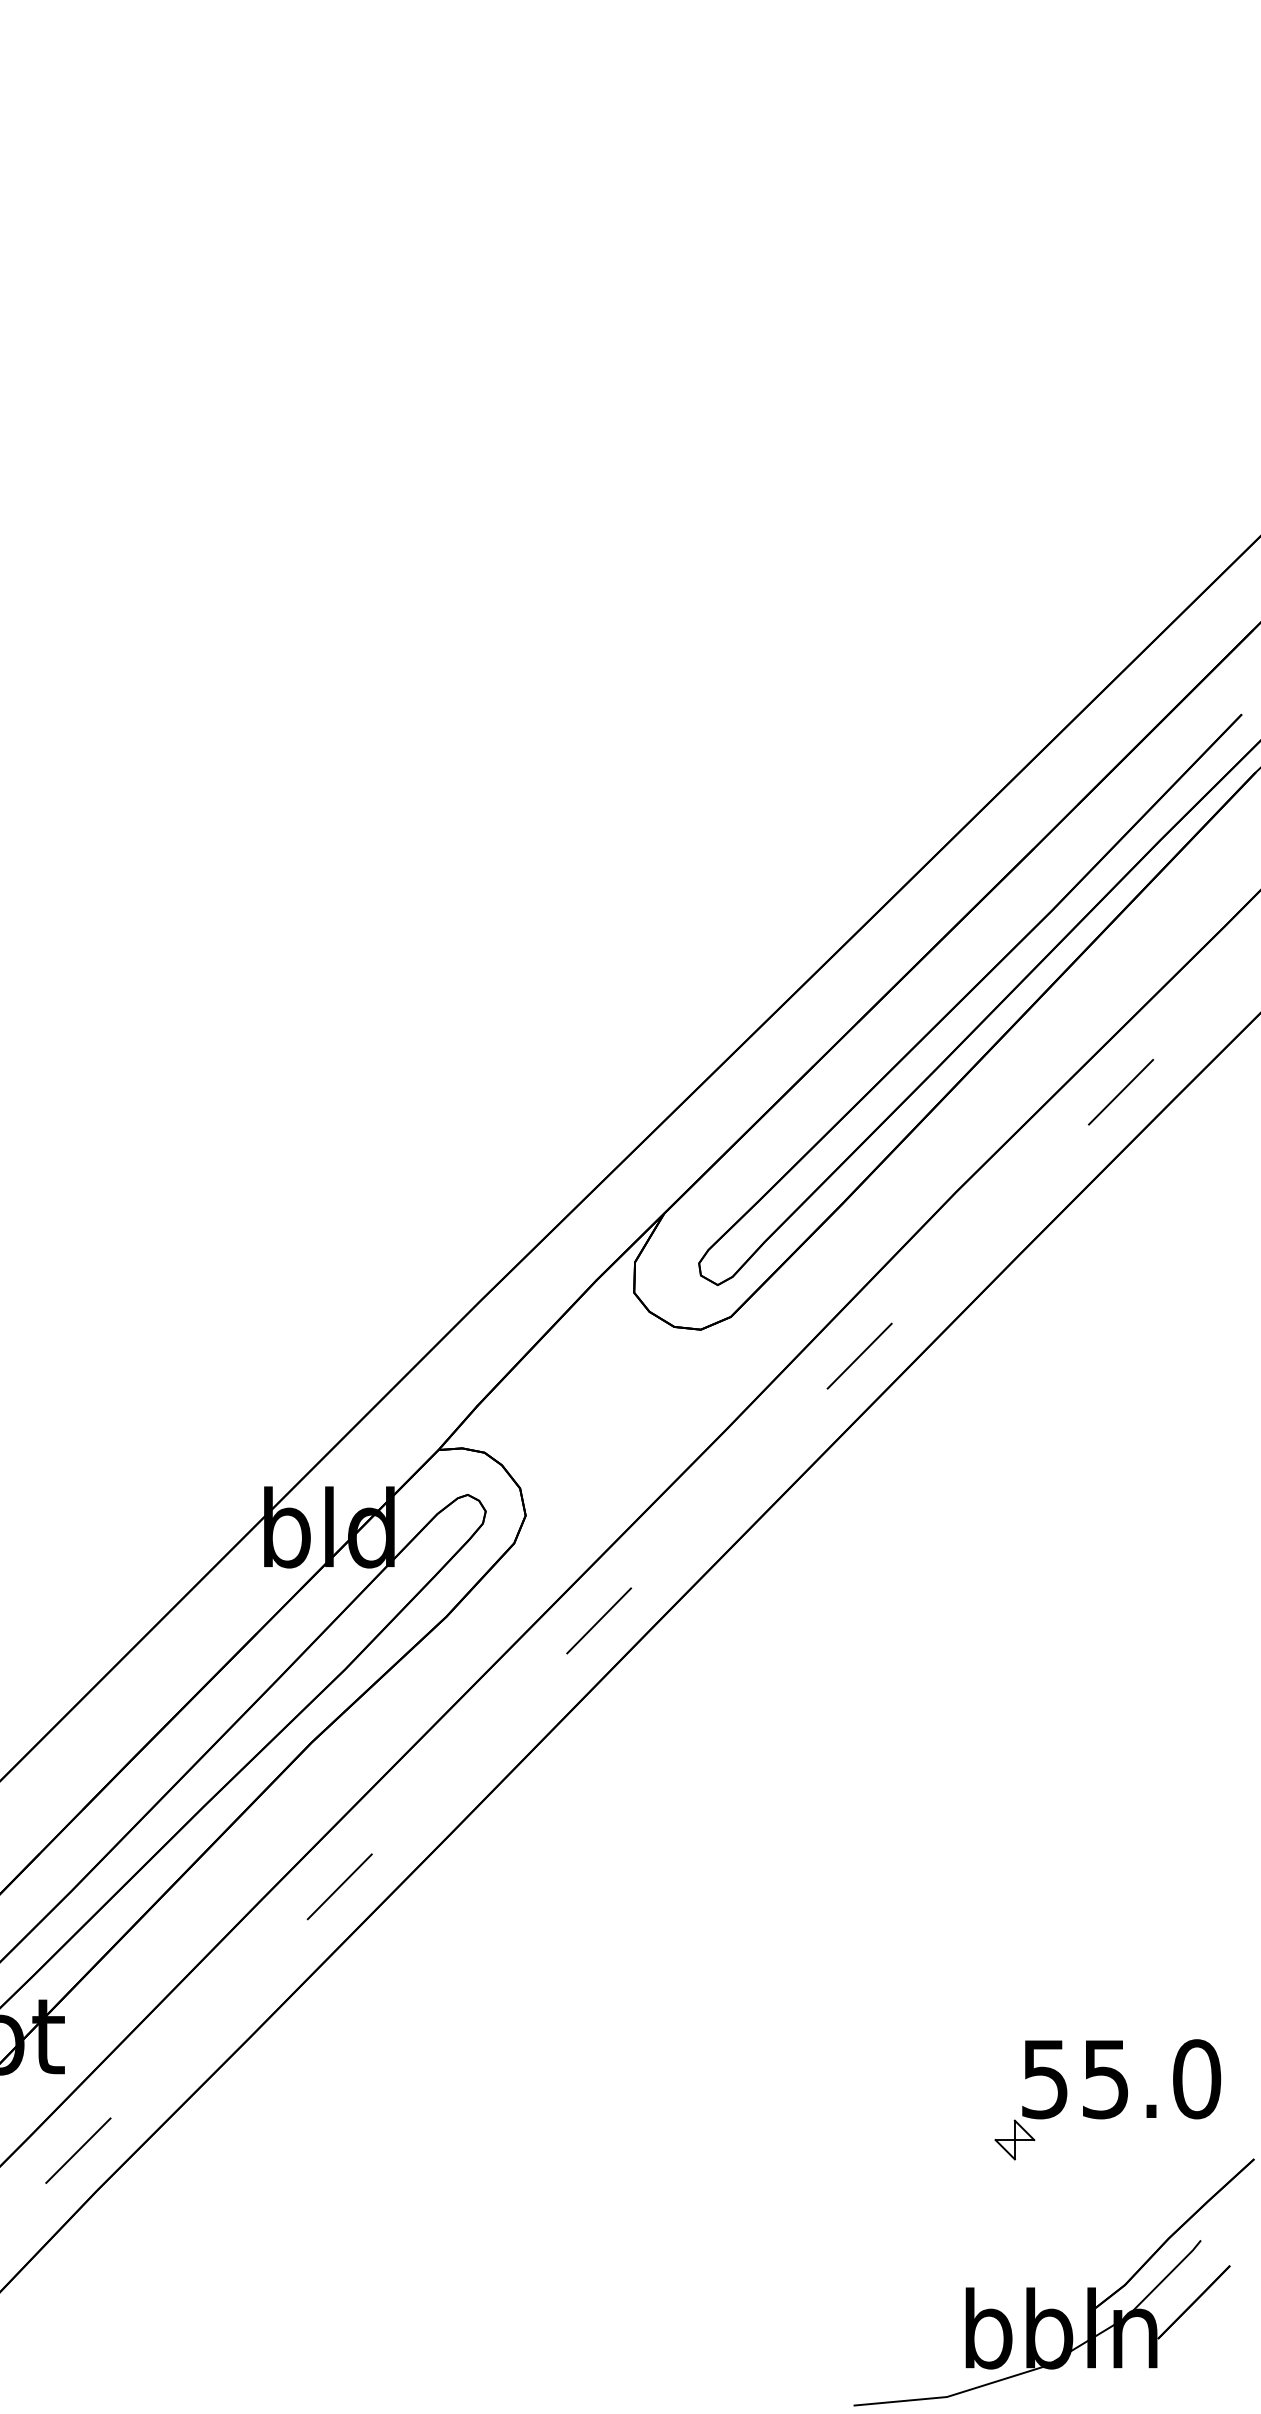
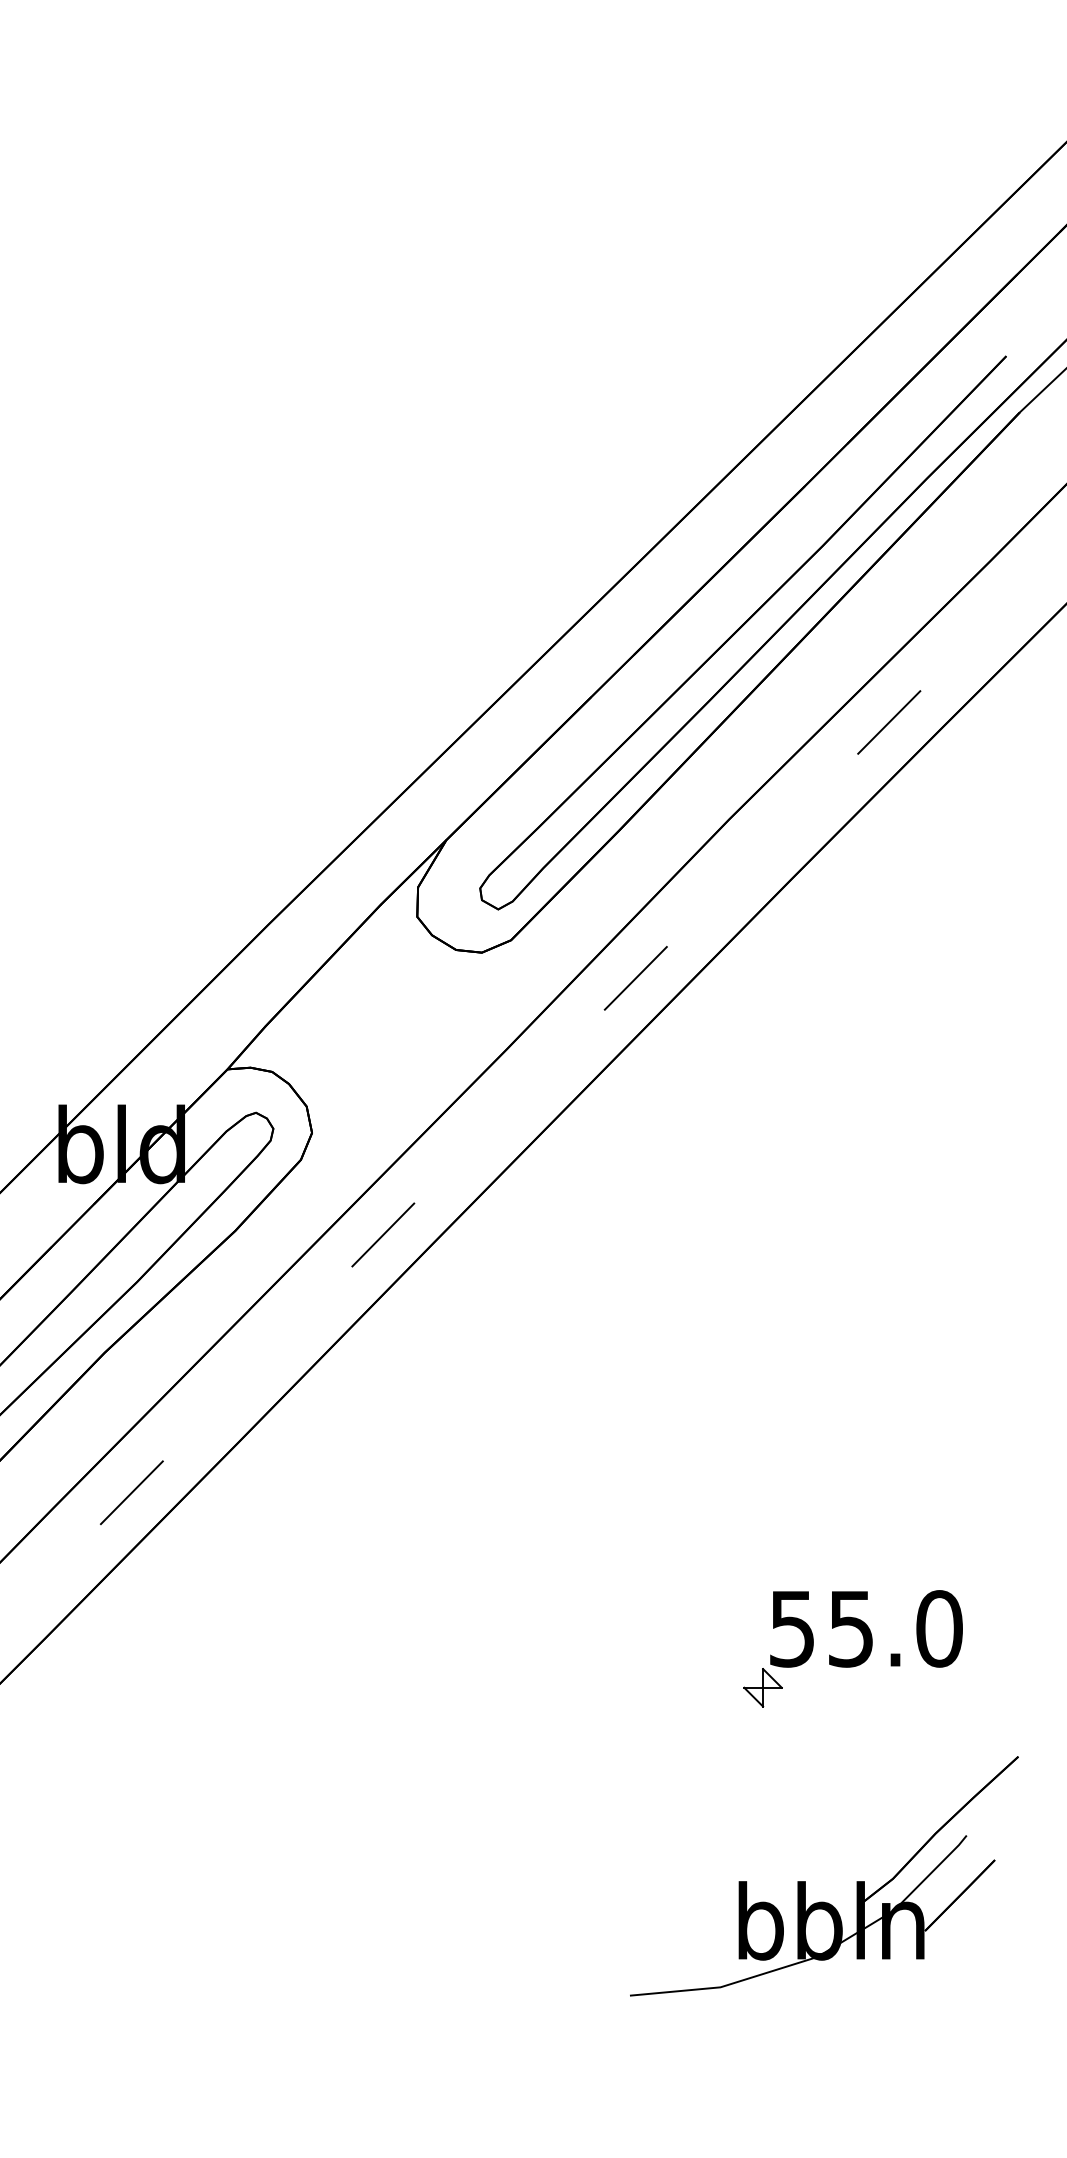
part: (1115, 2103) -> (860, 1652), moved

